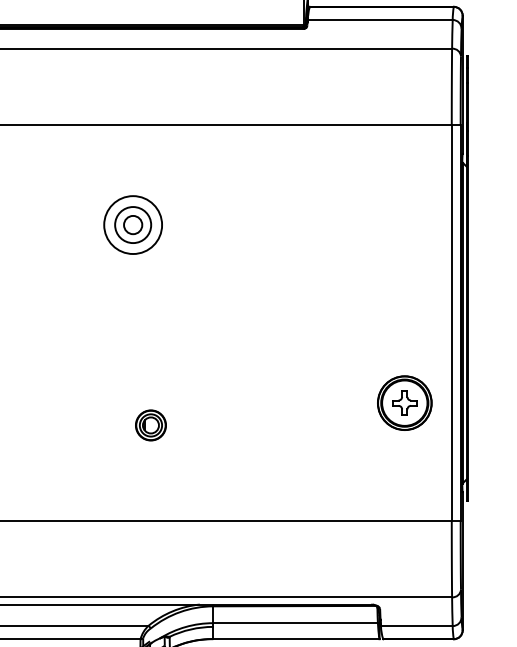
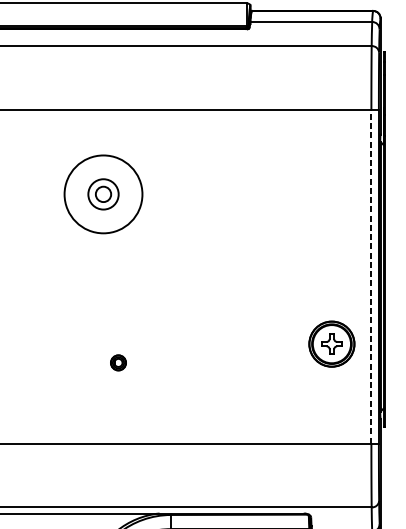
circle: (133, 225) -> (103, 194), size x1.6
line: (451, 322) -> (371, 276), solid -> dashed
part: (150, 425) -> (118, 362), size x0.6

